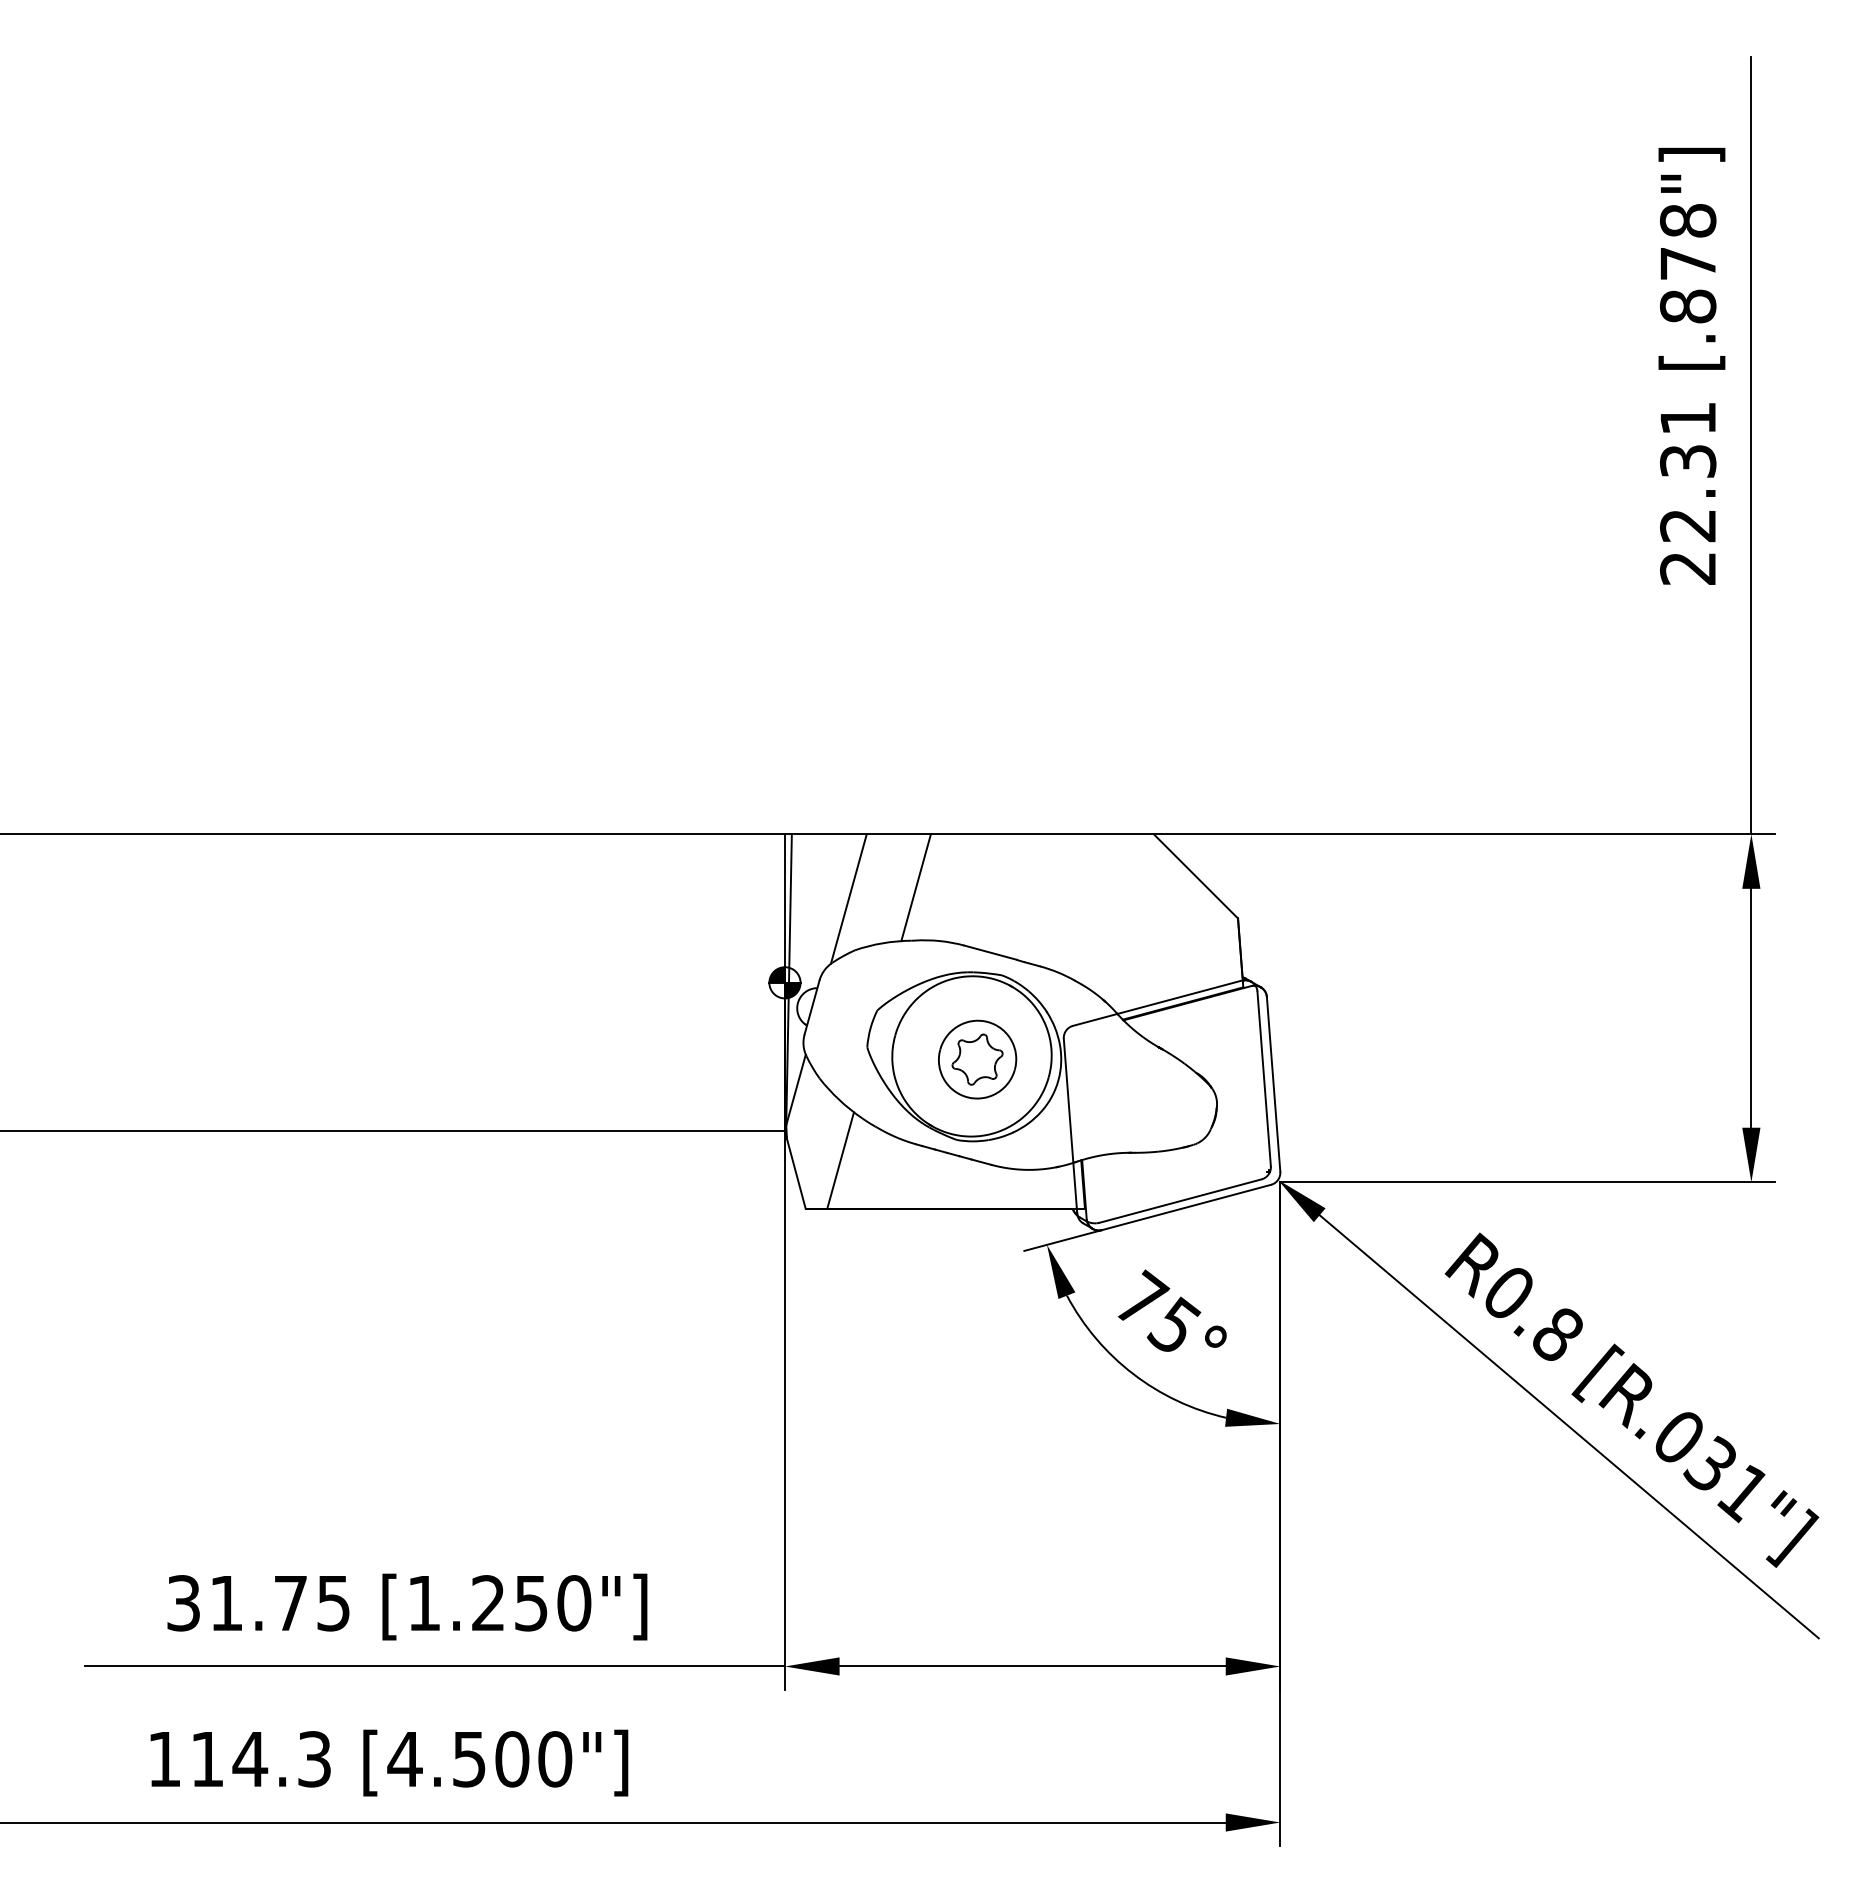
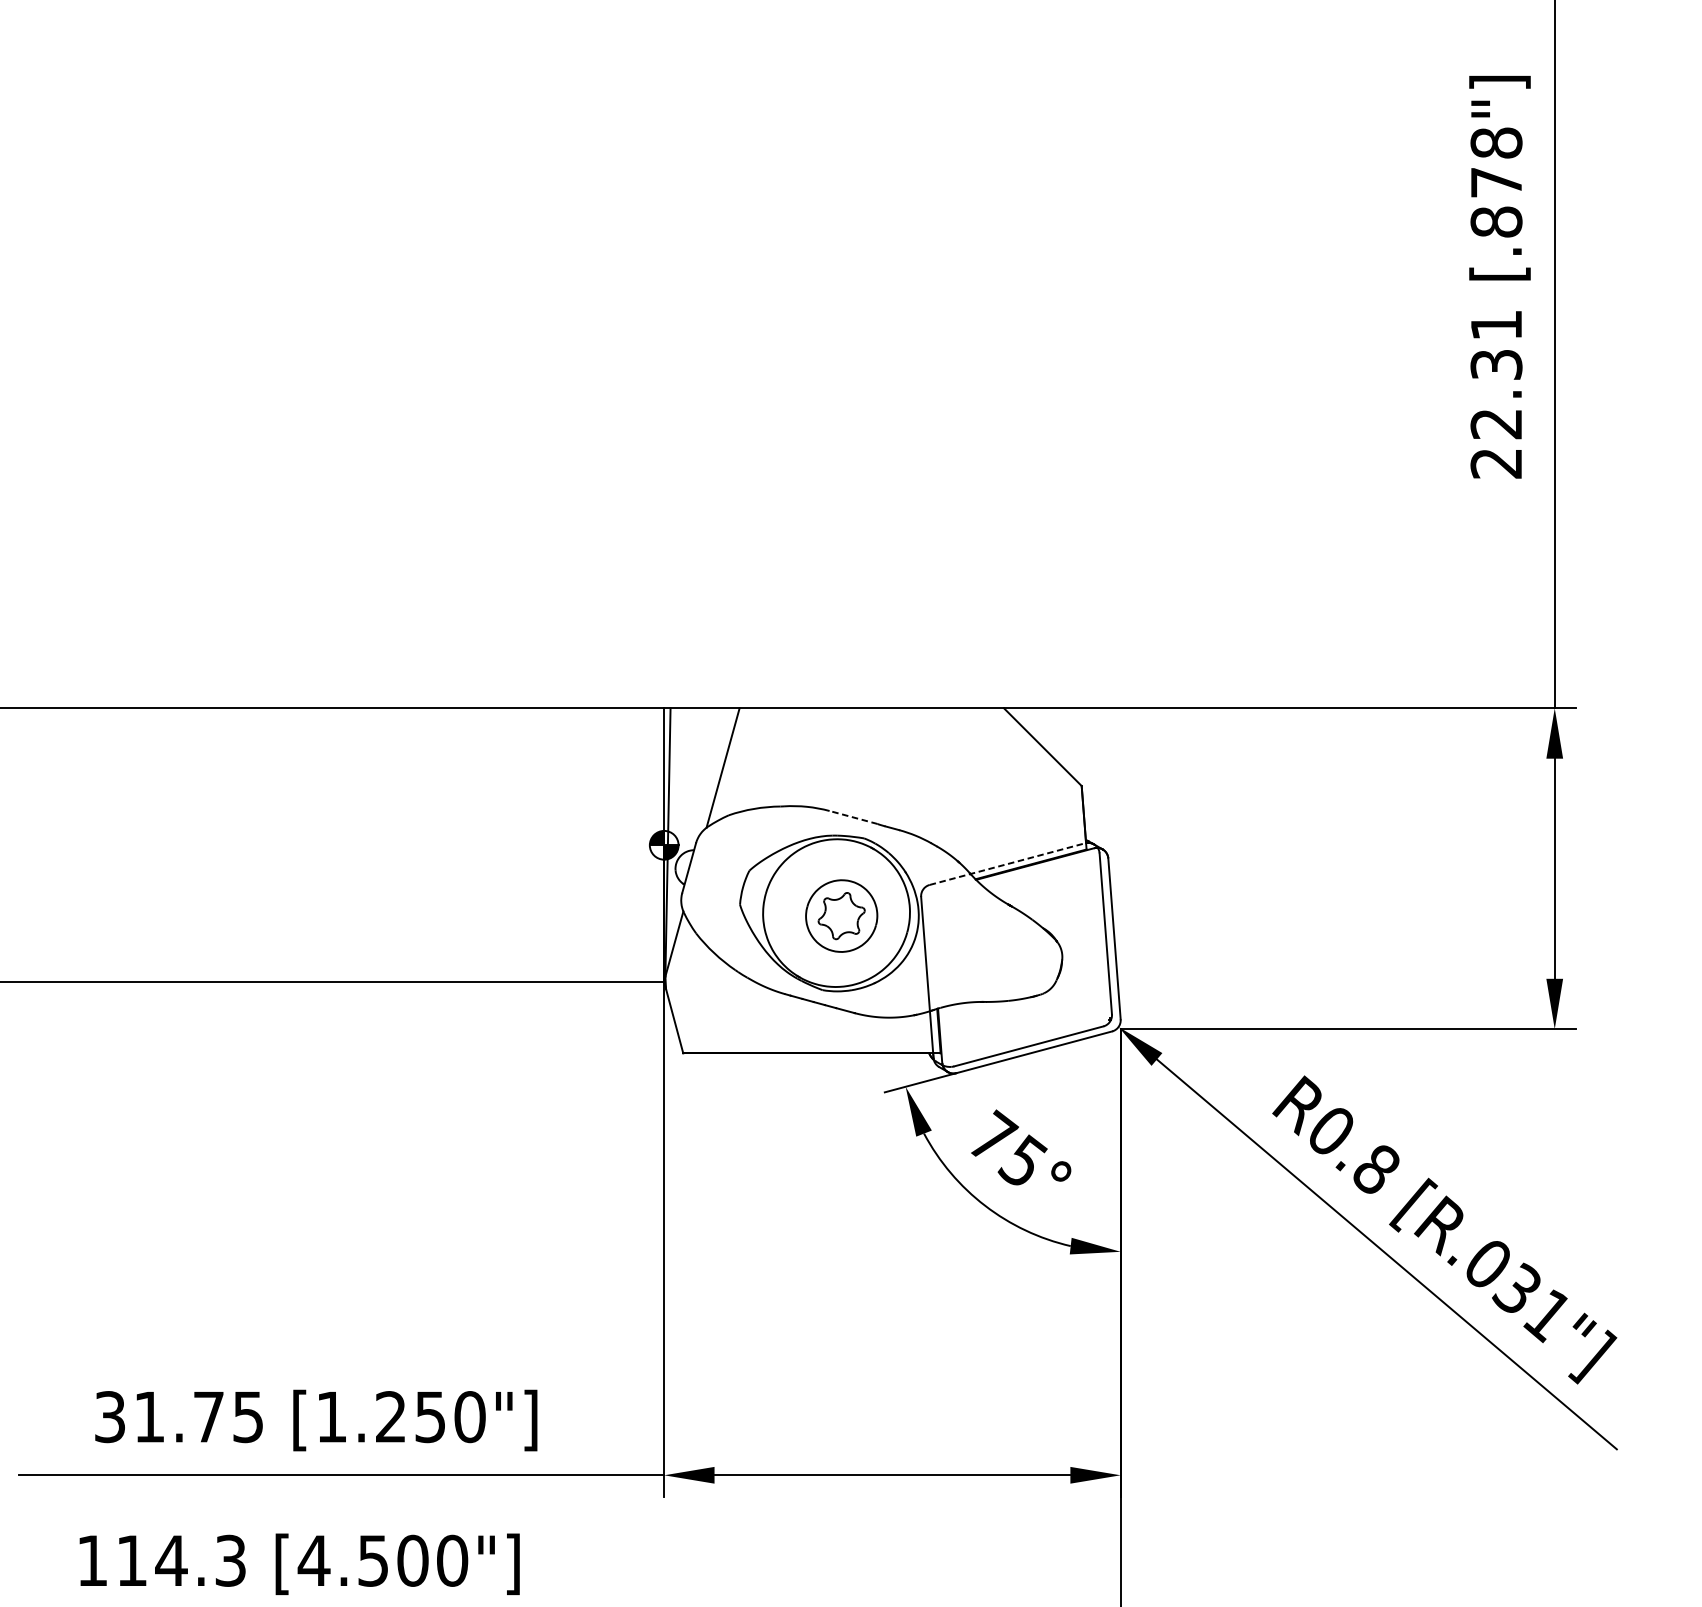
line: (915, 887) -> (784, 757), removed
line: (990, 952) -> (853, 817), solid -> dashed
line: (1158, 1003) -> (1008, 864), solid -> dashed
line: (840, 1160) -> (715, 1009), removed

